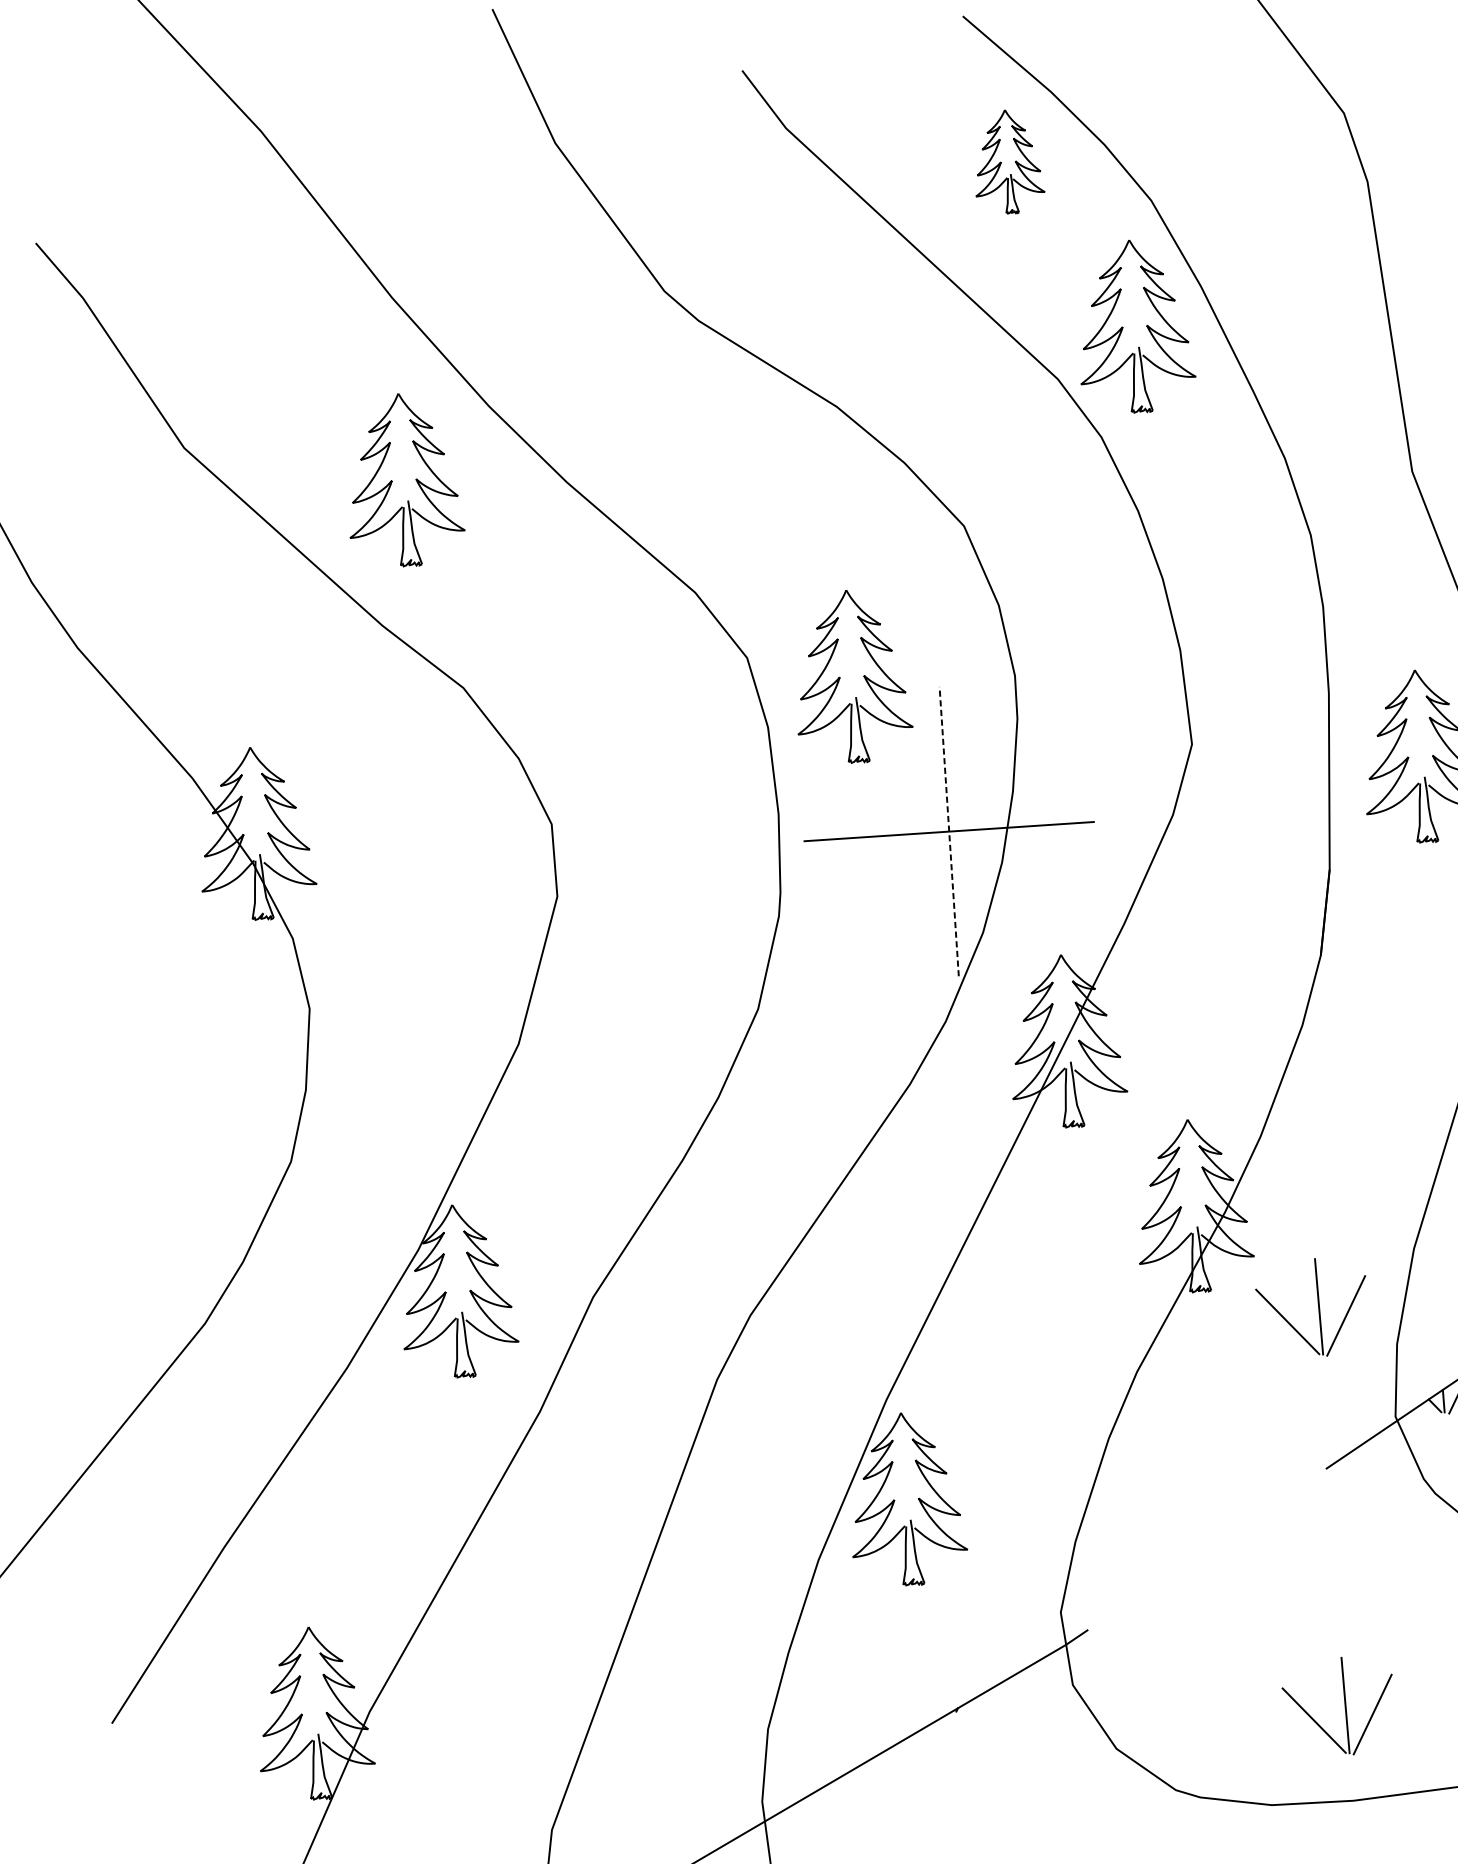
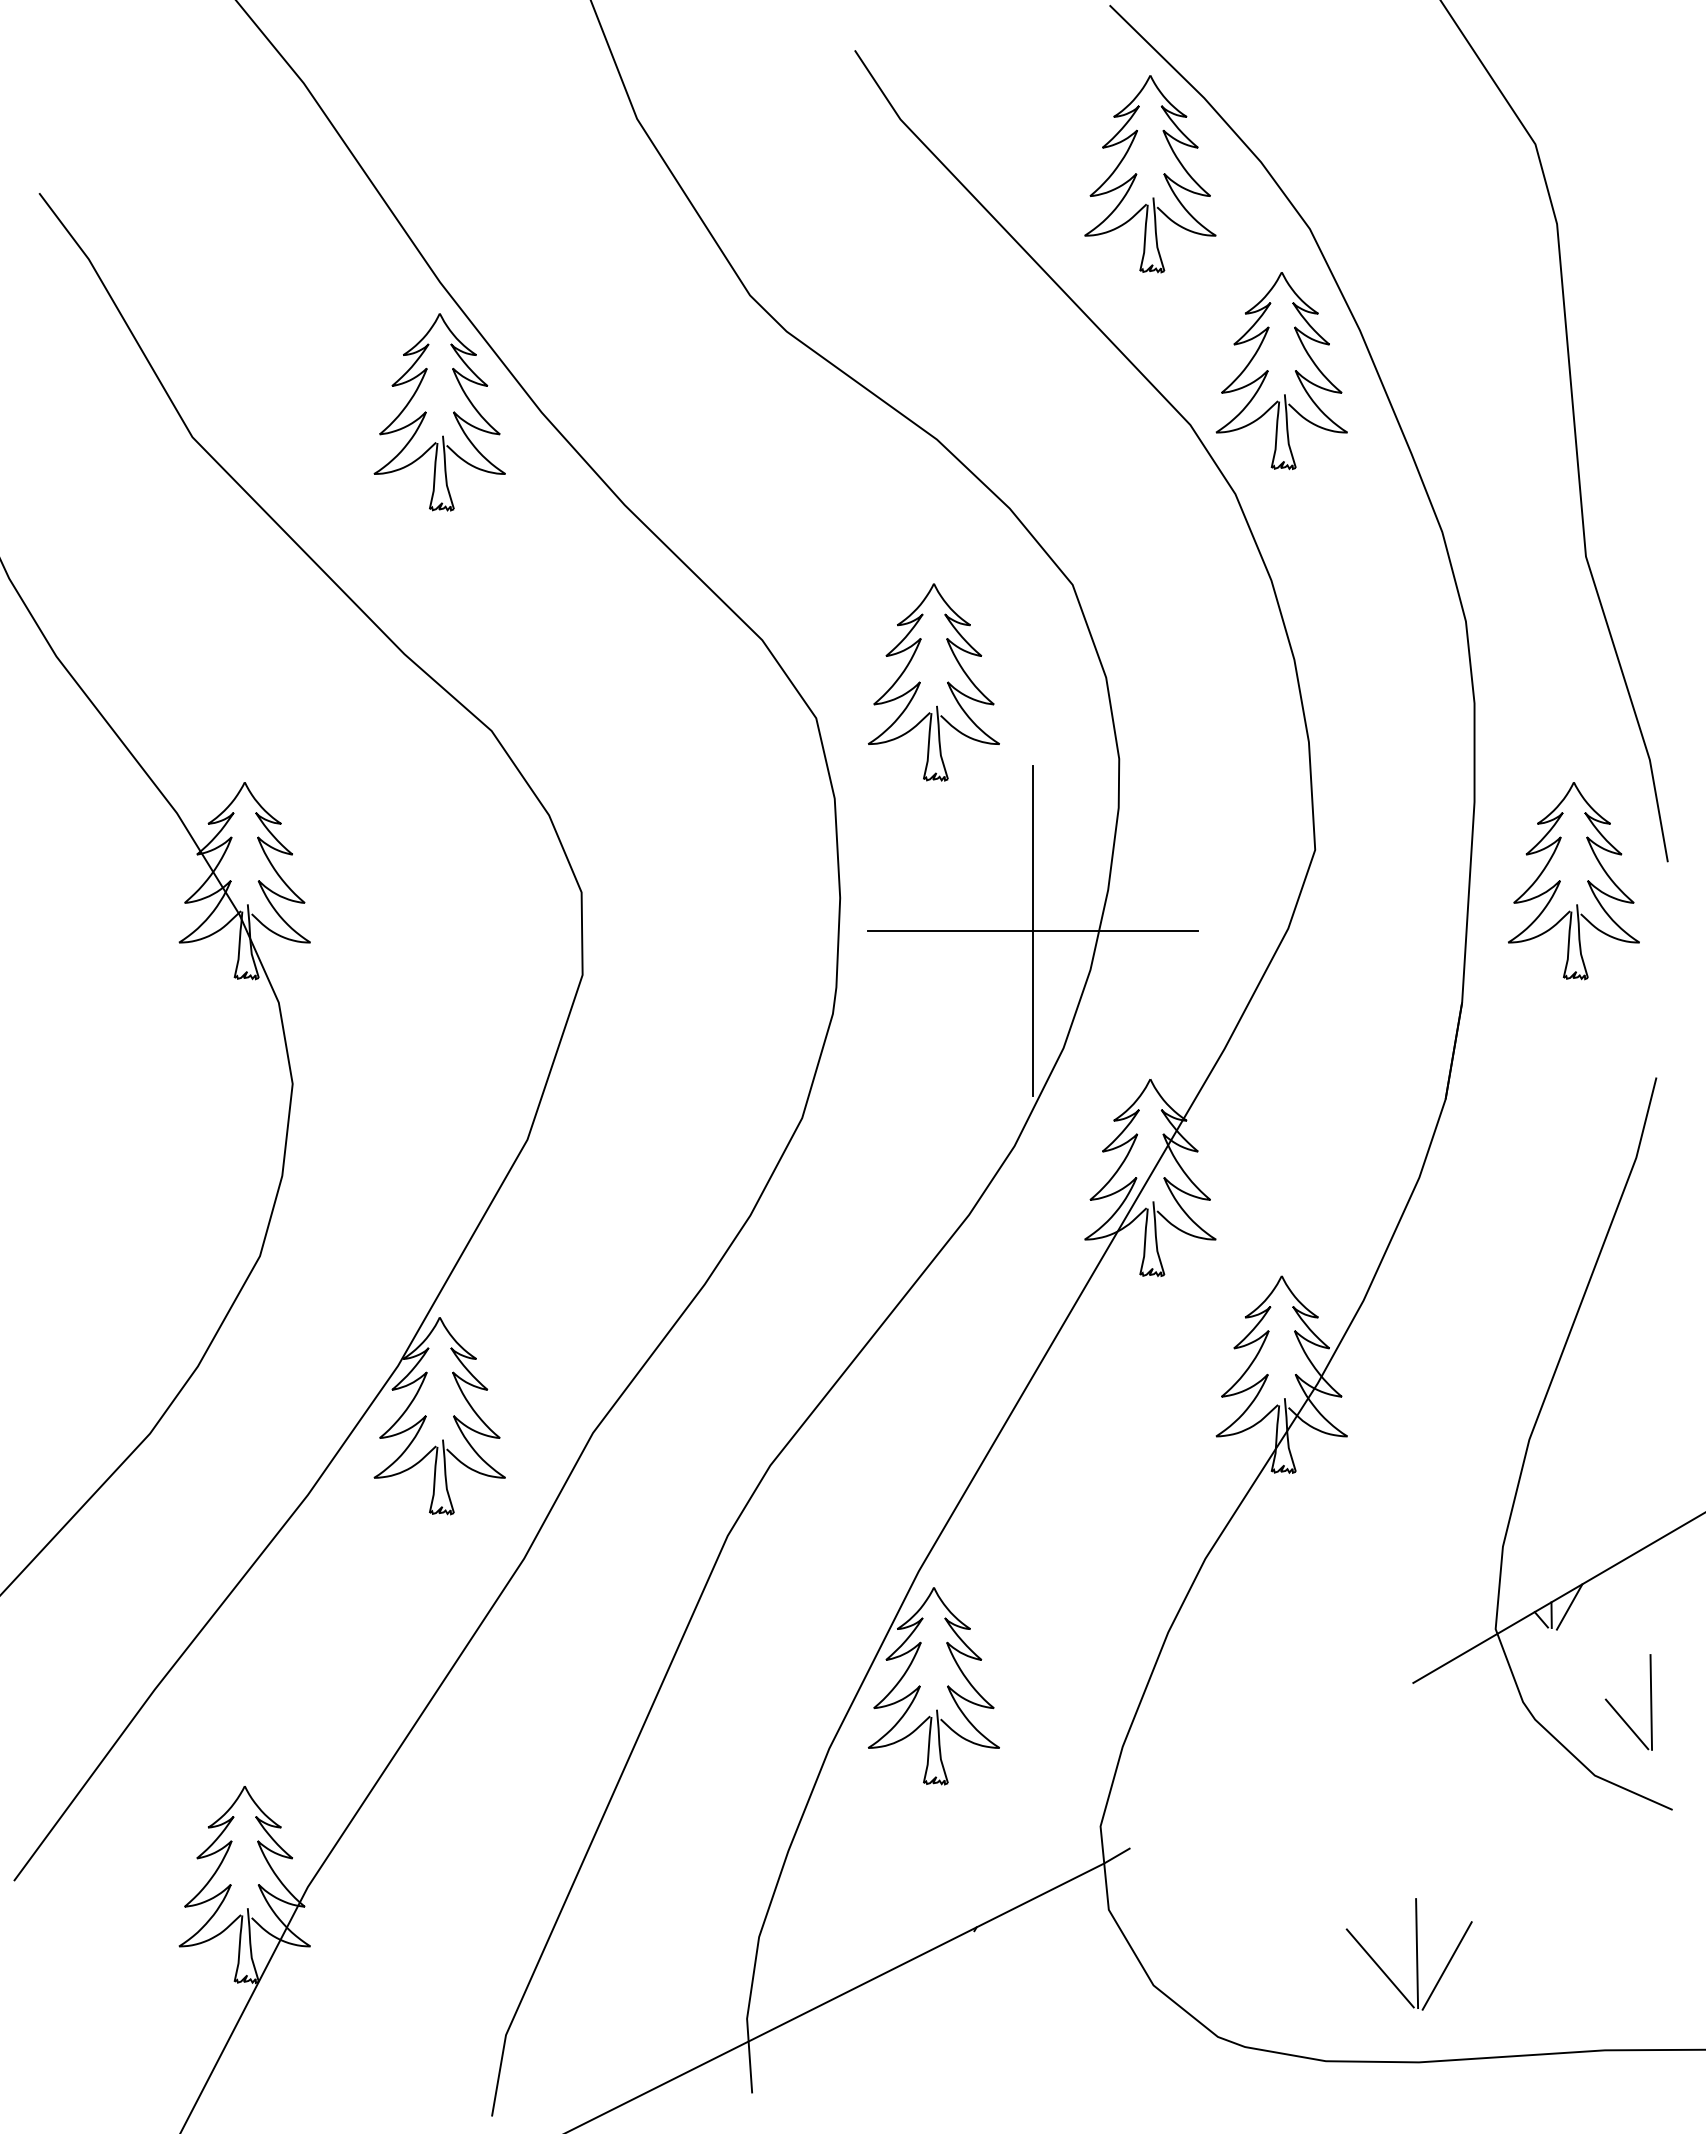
part: (1008, 162) -> (1150, 174), size x1.67
part: (392, 481) -> (426, 412), moved
part: (840, 677) -> (920, 682), moved
line: (949, 831) -> (1032, 930), dashed -> solid
part: (1318, 1307) -> (1416, 1499), removed

